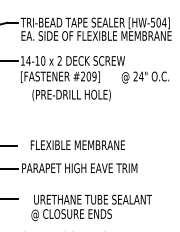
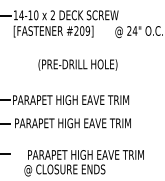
text: (71, 95) -> (77, 65), moved
text: (77, 145) -> (70, 100), FLEXIBLE MEMBRANE -> PARAPET HIGH EAVE TRIM
text: (92, 199) -> (85, 154), URETHANE TUBE SEALANT -> PARAPET HIGH EAVE TRIM

